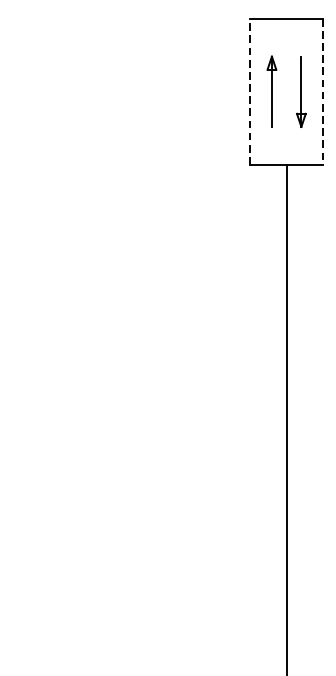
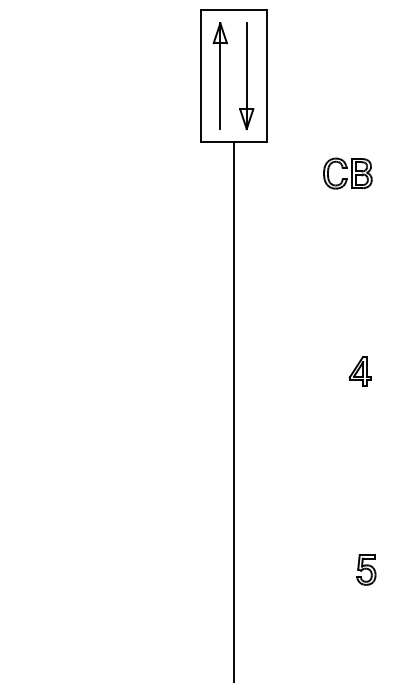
line: (250, 90) -> (200, 75), dashed -> solid
part: (271, 90) -> (219, 75), size x1.67
part: (301, 92) -> (246, 76), size x1.67
line: (323, 92) -> (266, 76), dashed -> solid

